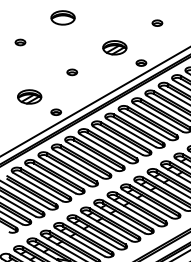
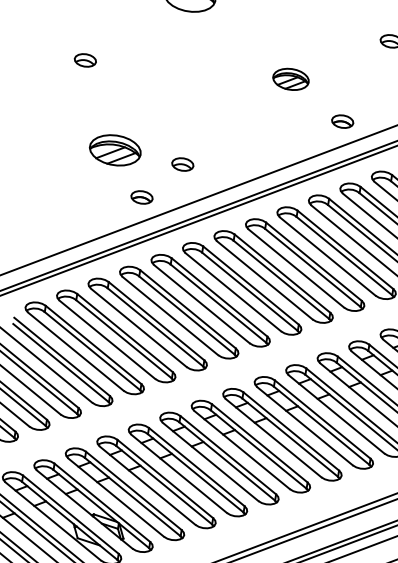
part: (20, 42) -> (85, 60), moved
part: (114, 47) -> (290, 78), size x0.7
part: (72, 72) -> (183, 164), moved
part: (29, 96) -> (115, 149), moved

